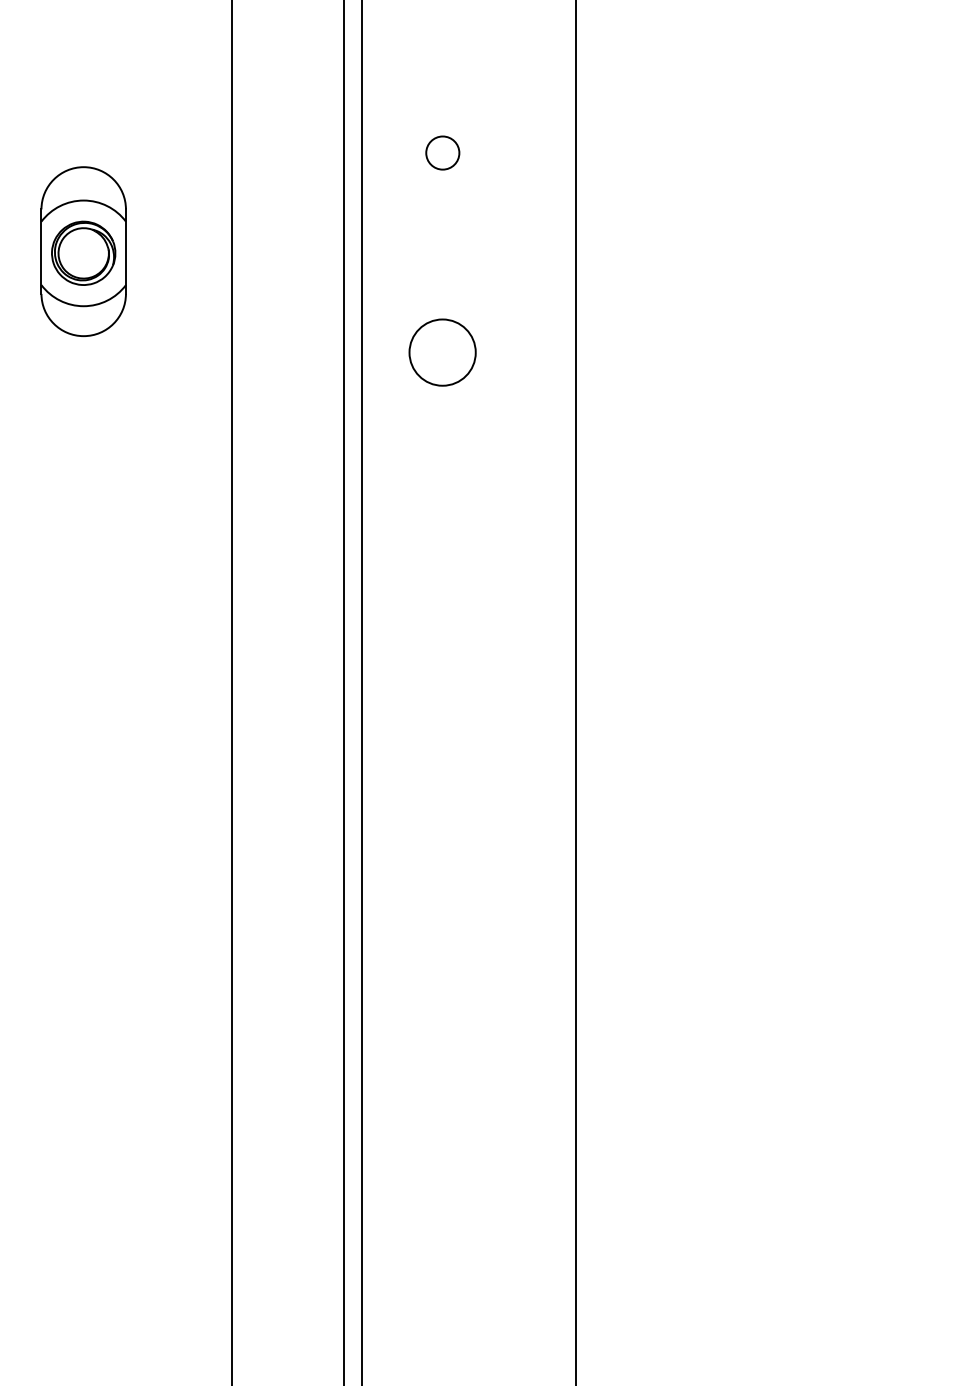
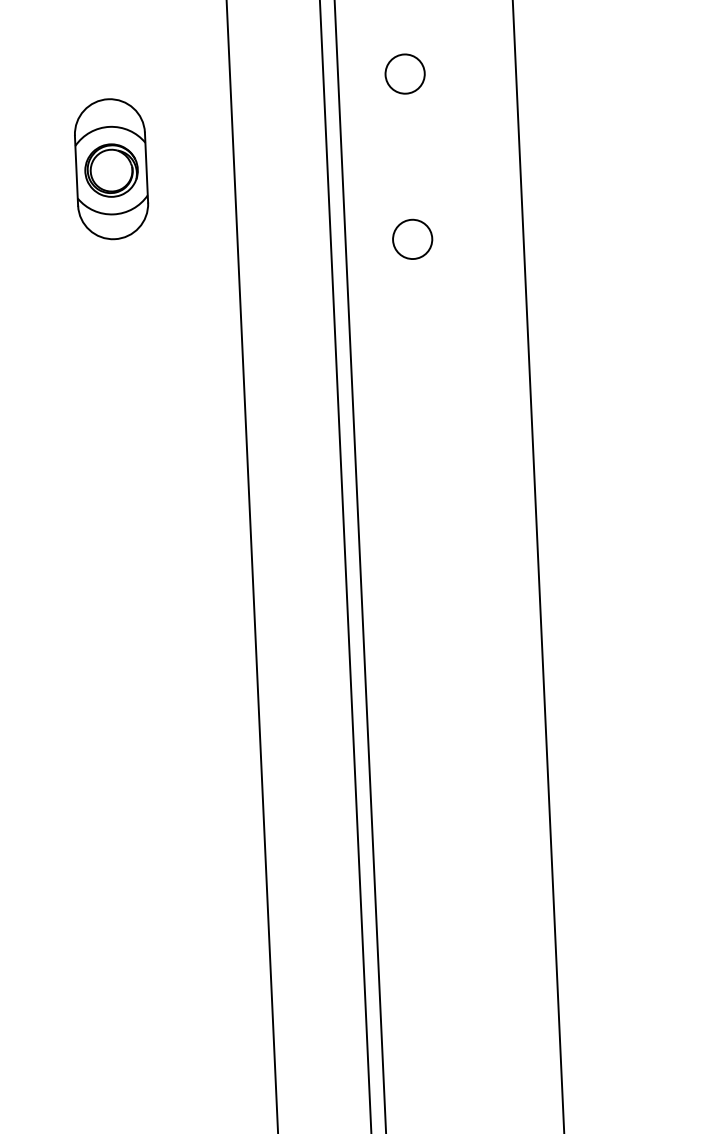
circle: (442, 152) -> (404, 73), size x1.43
circle: (442, 352) -> (412, 239), size x0.71

